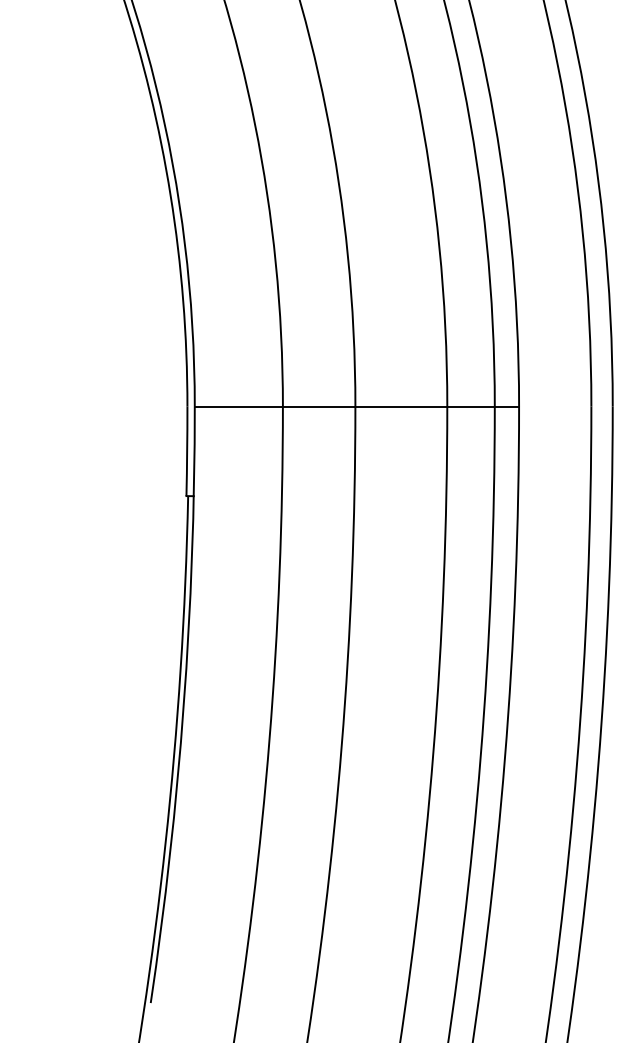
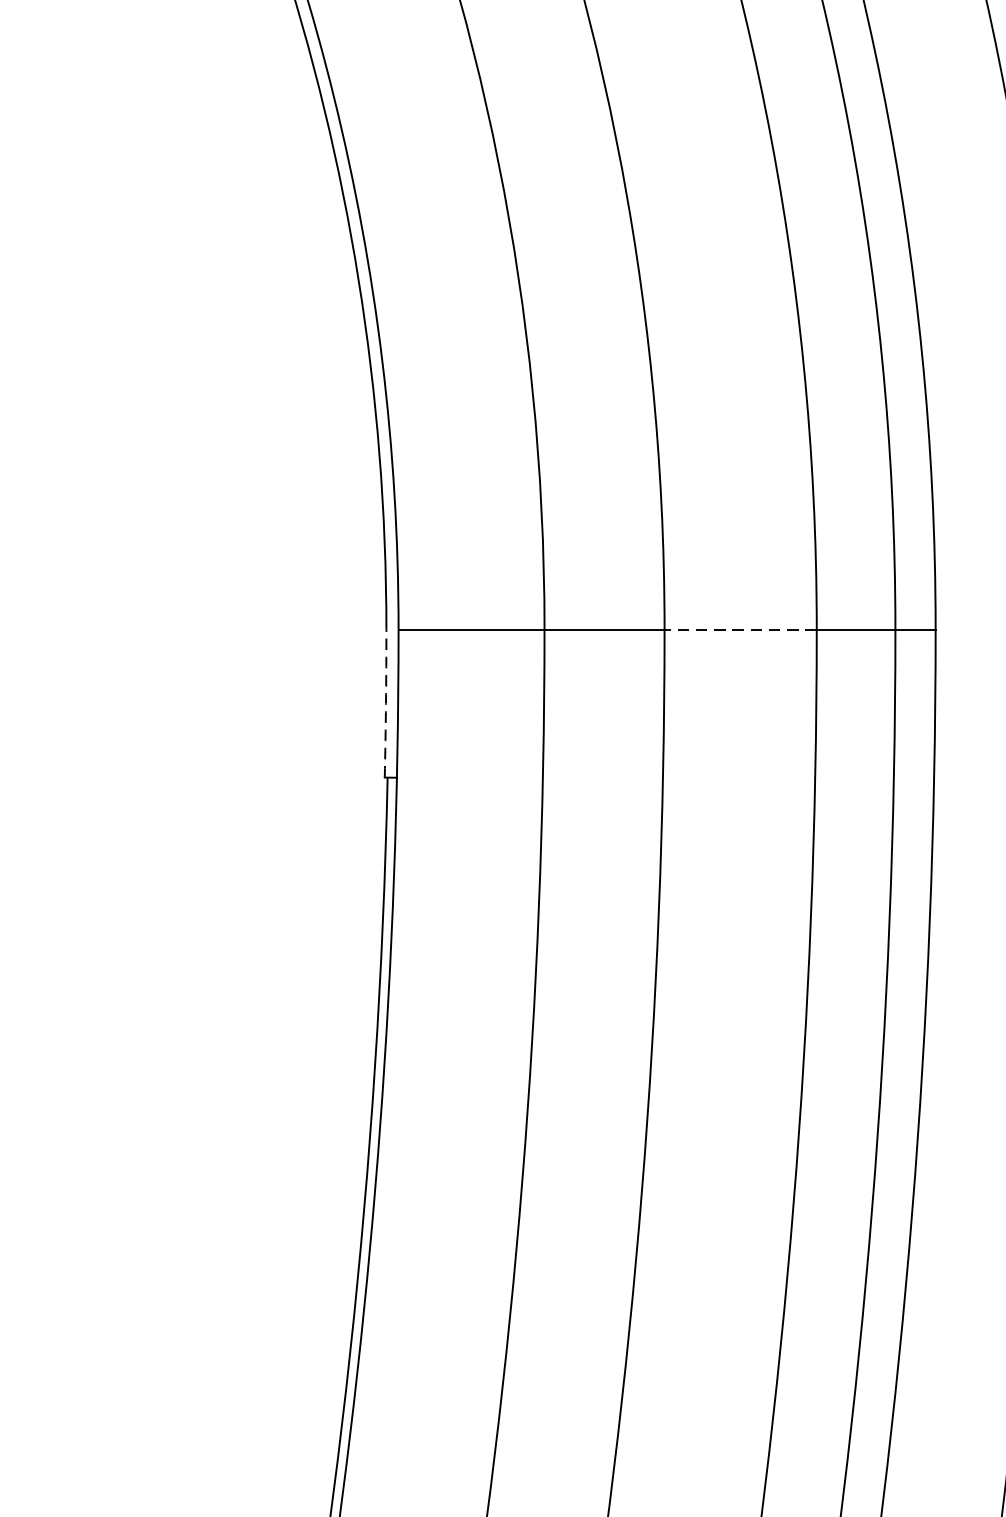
line: (401, 406) -> (740, 629), solid -> dashed
arc: (187, 451) -> (386, 703), solid -> dashed

